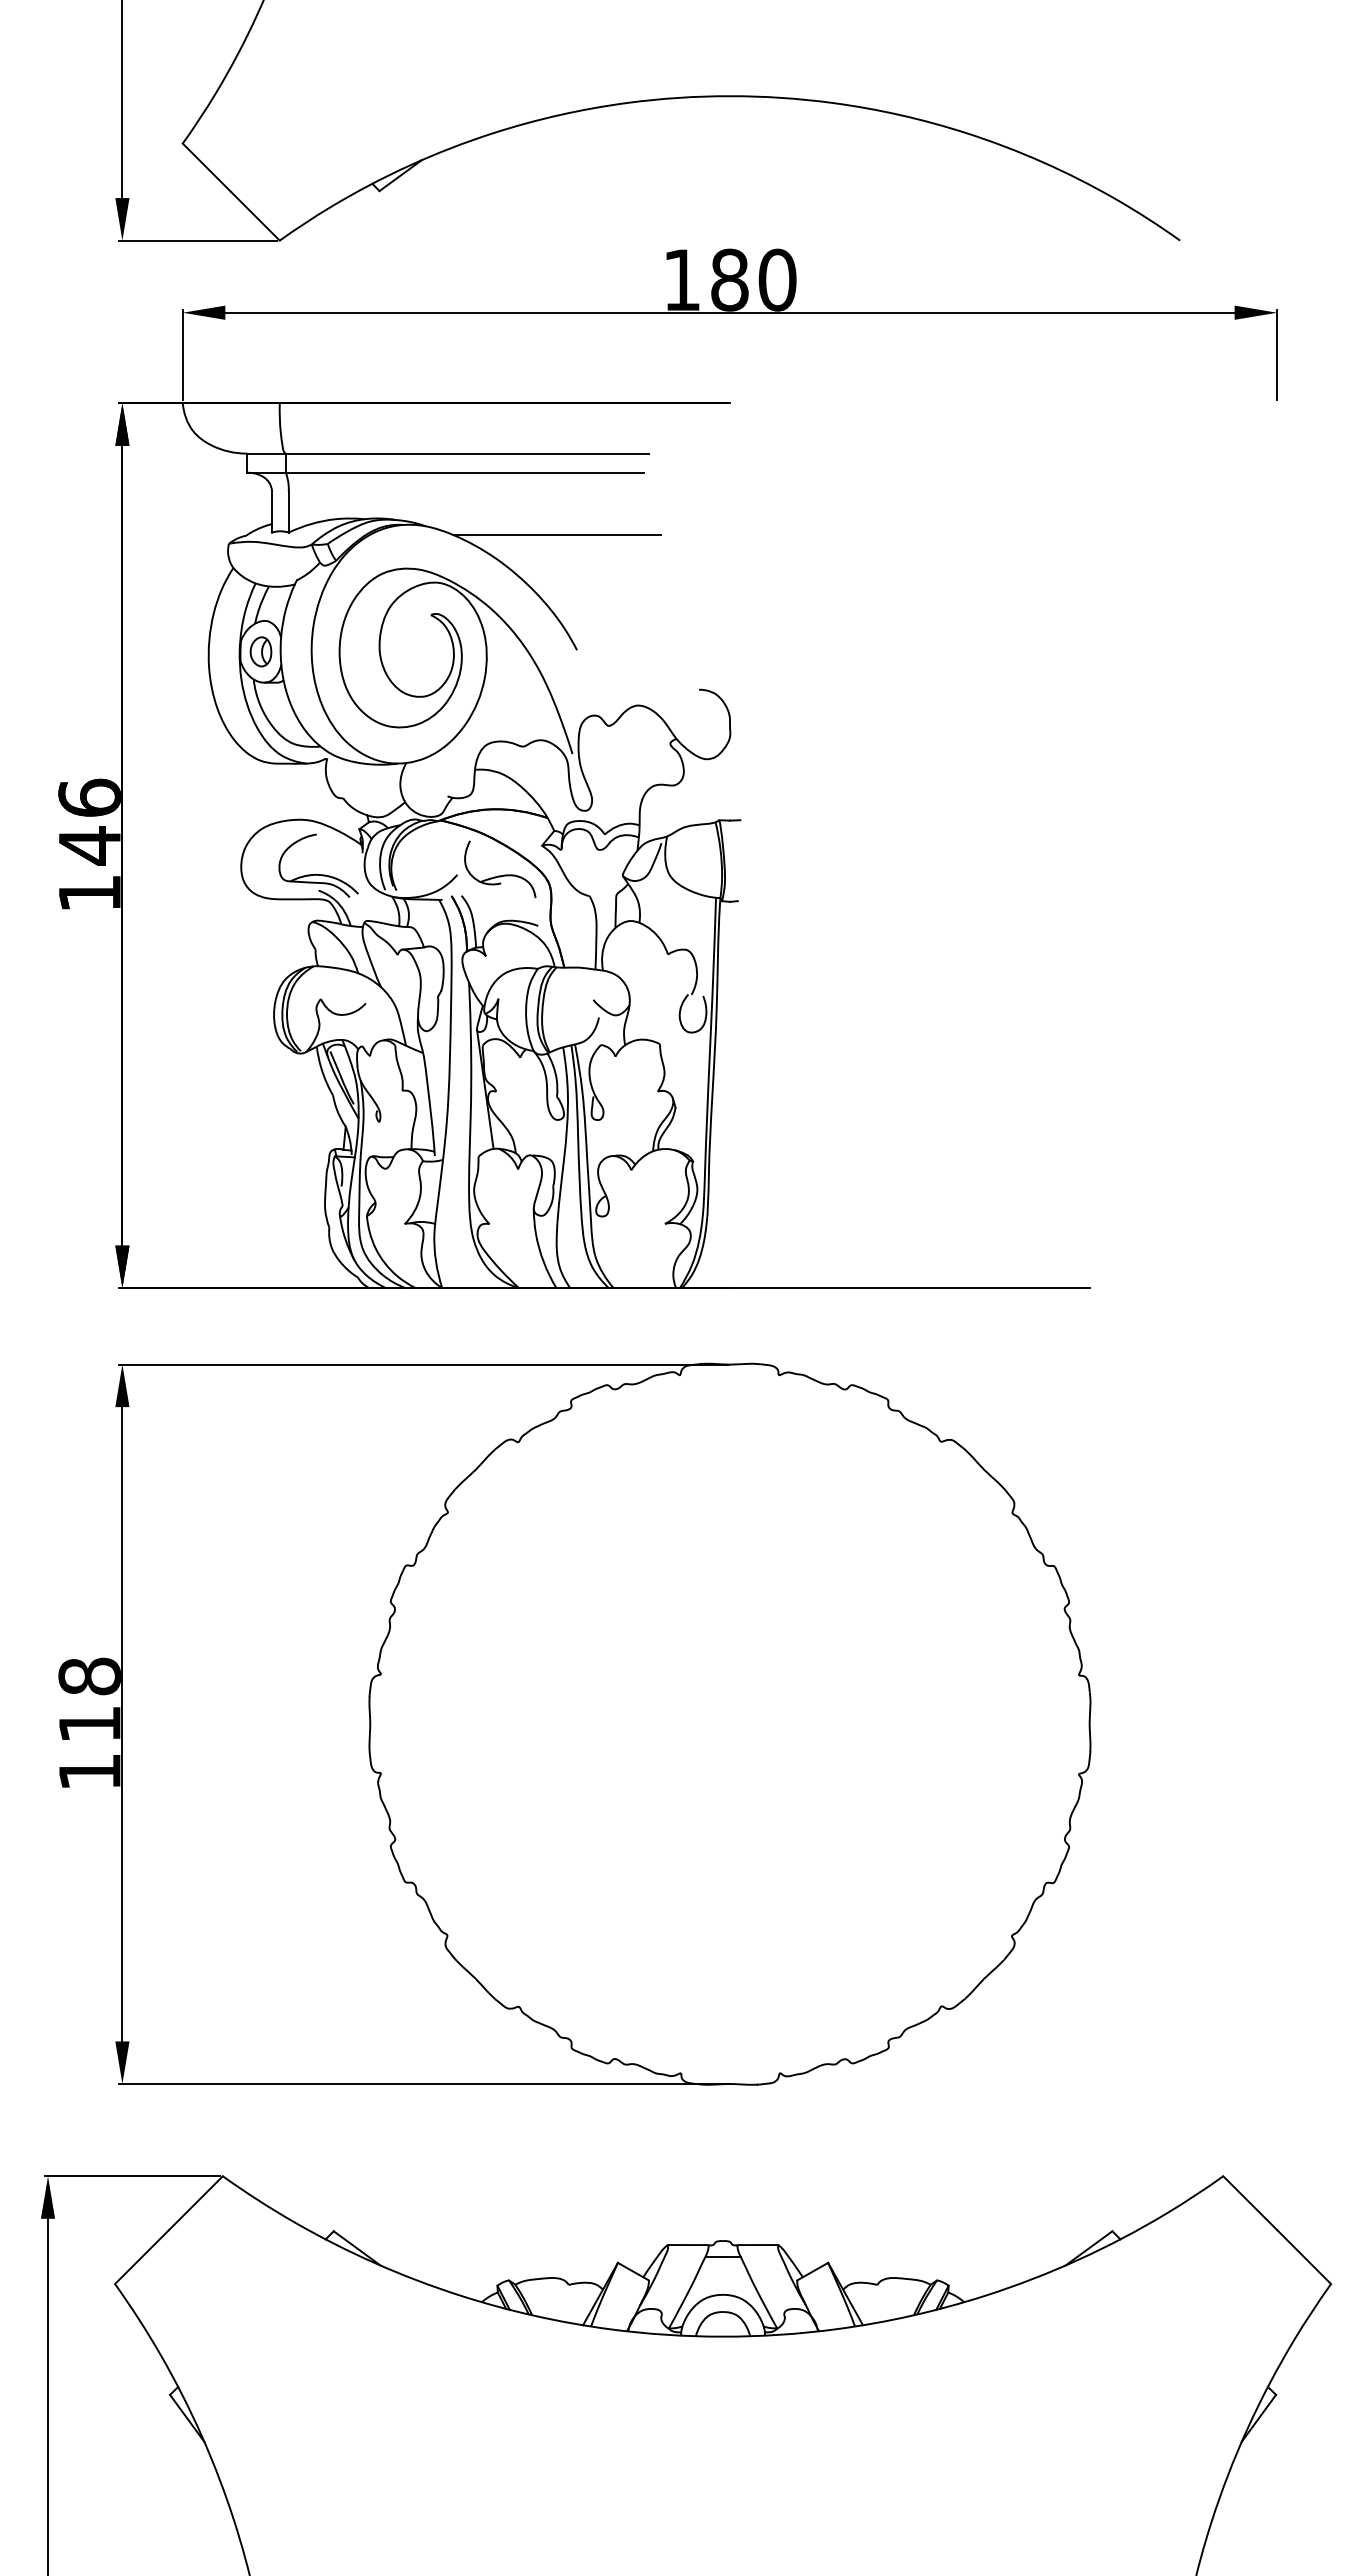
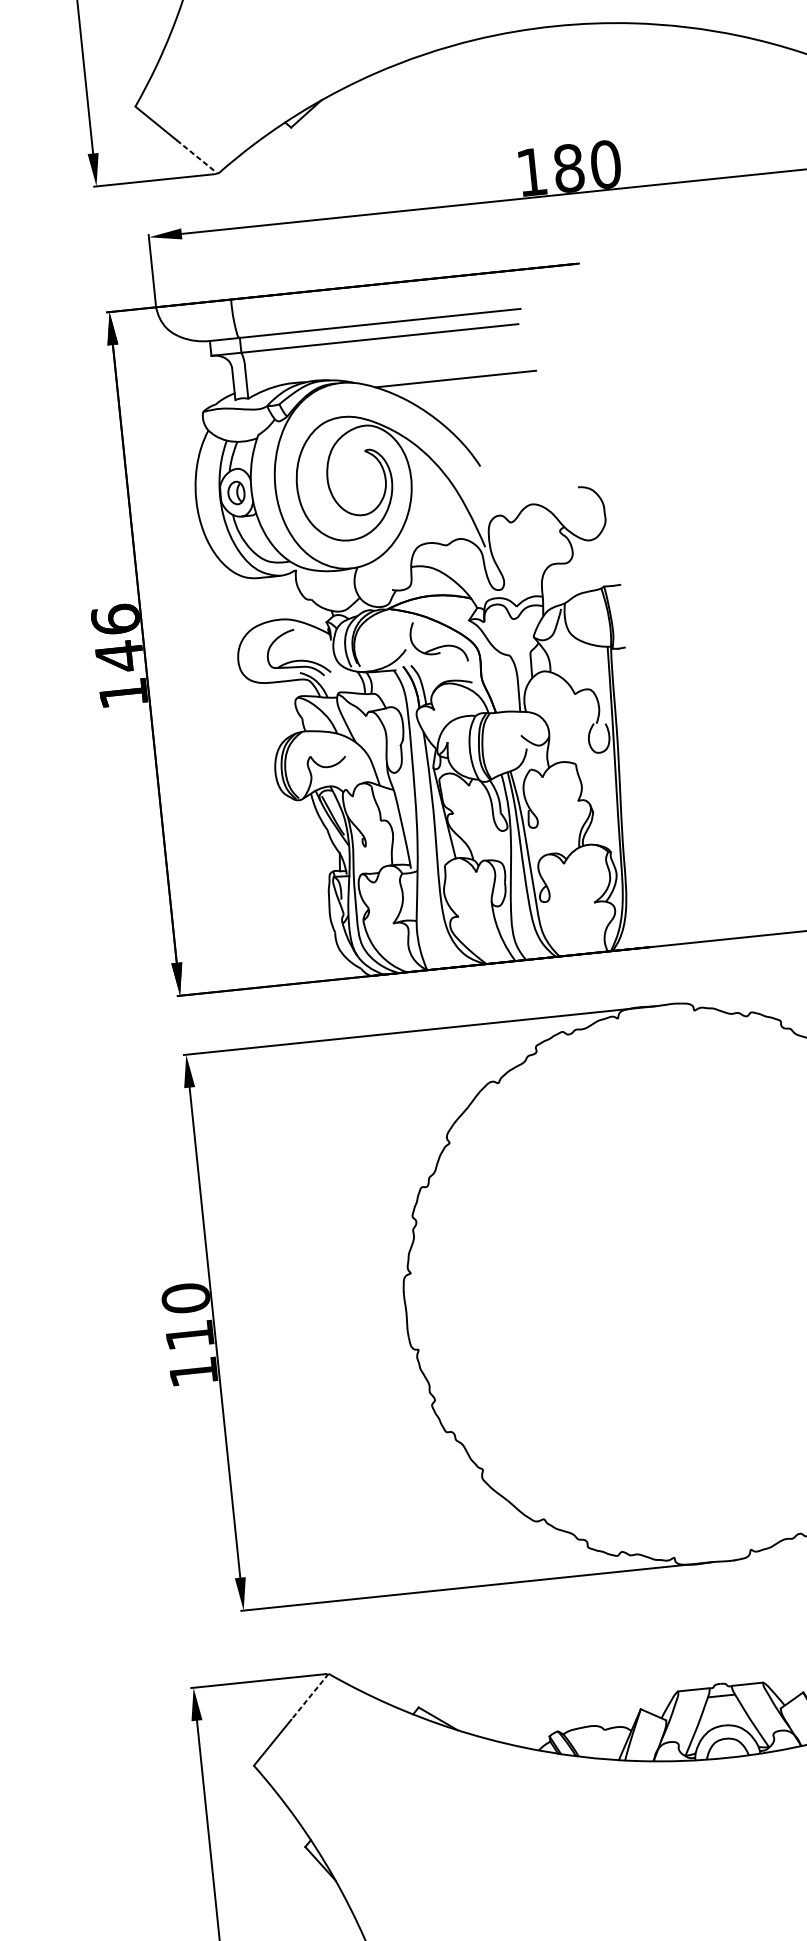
line: (255, 216) -> (197, 157), solid -> dashed
text: (89, 1676) -> (185, 1298), 118 -> 110
line: (195, 2203) -> (309, 1697), solid -> dashed

